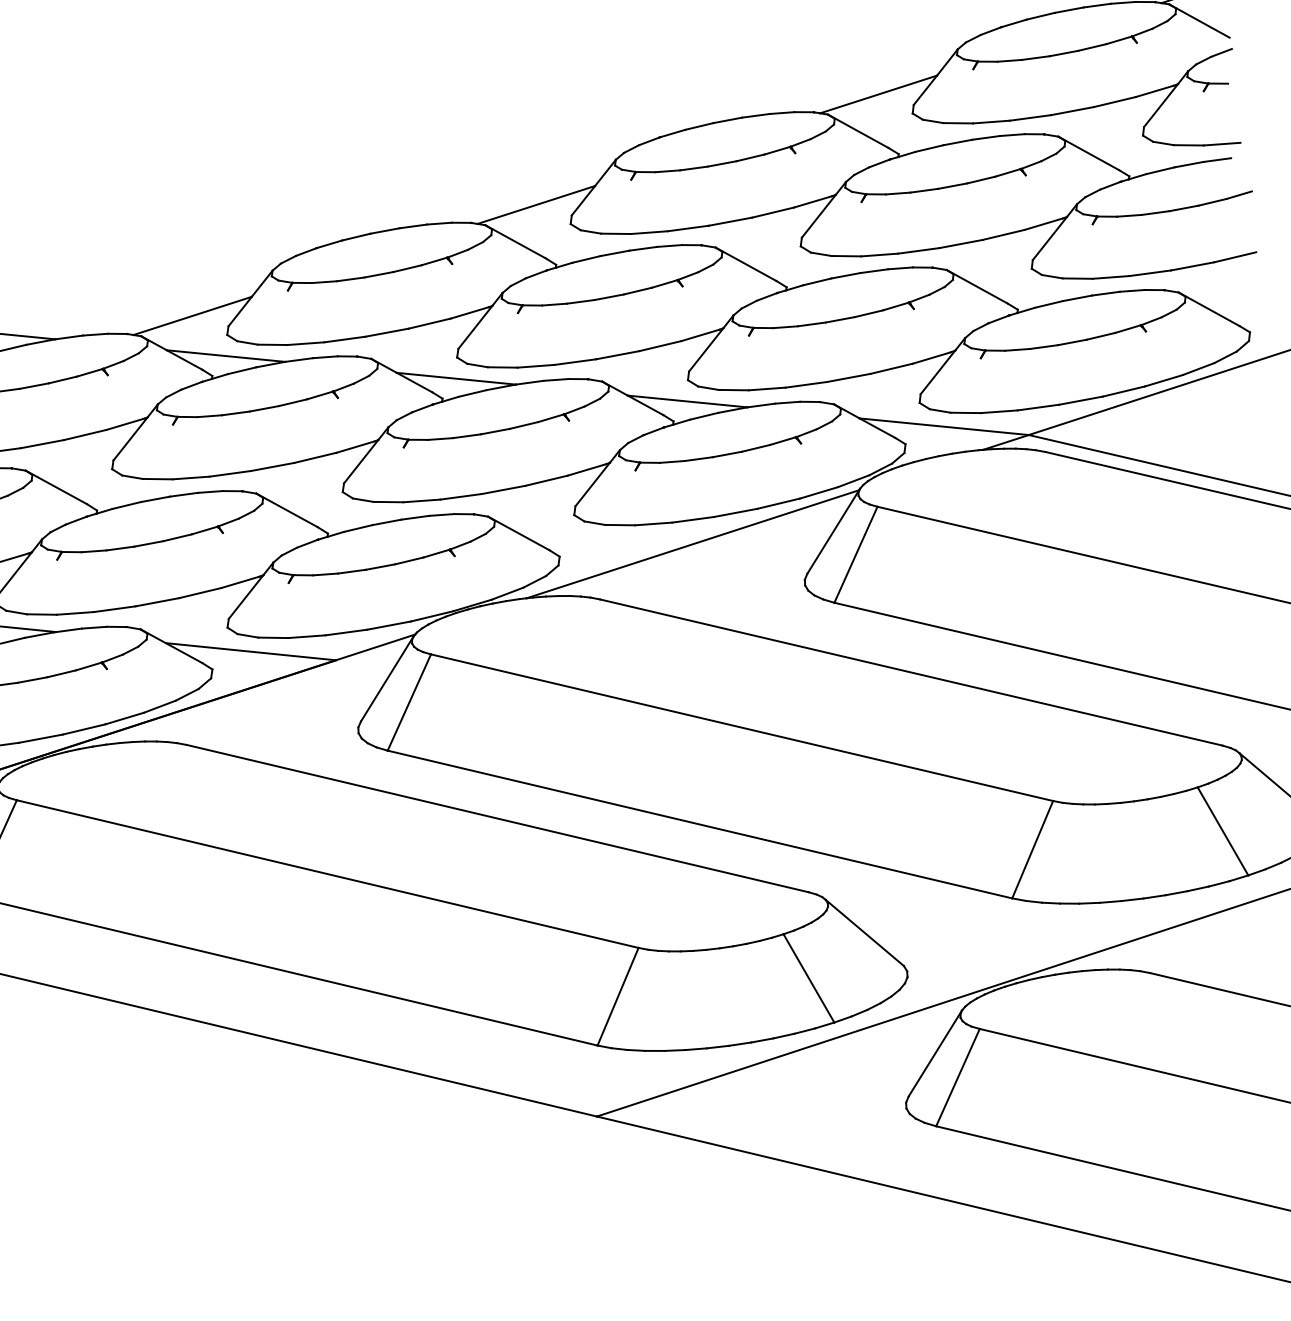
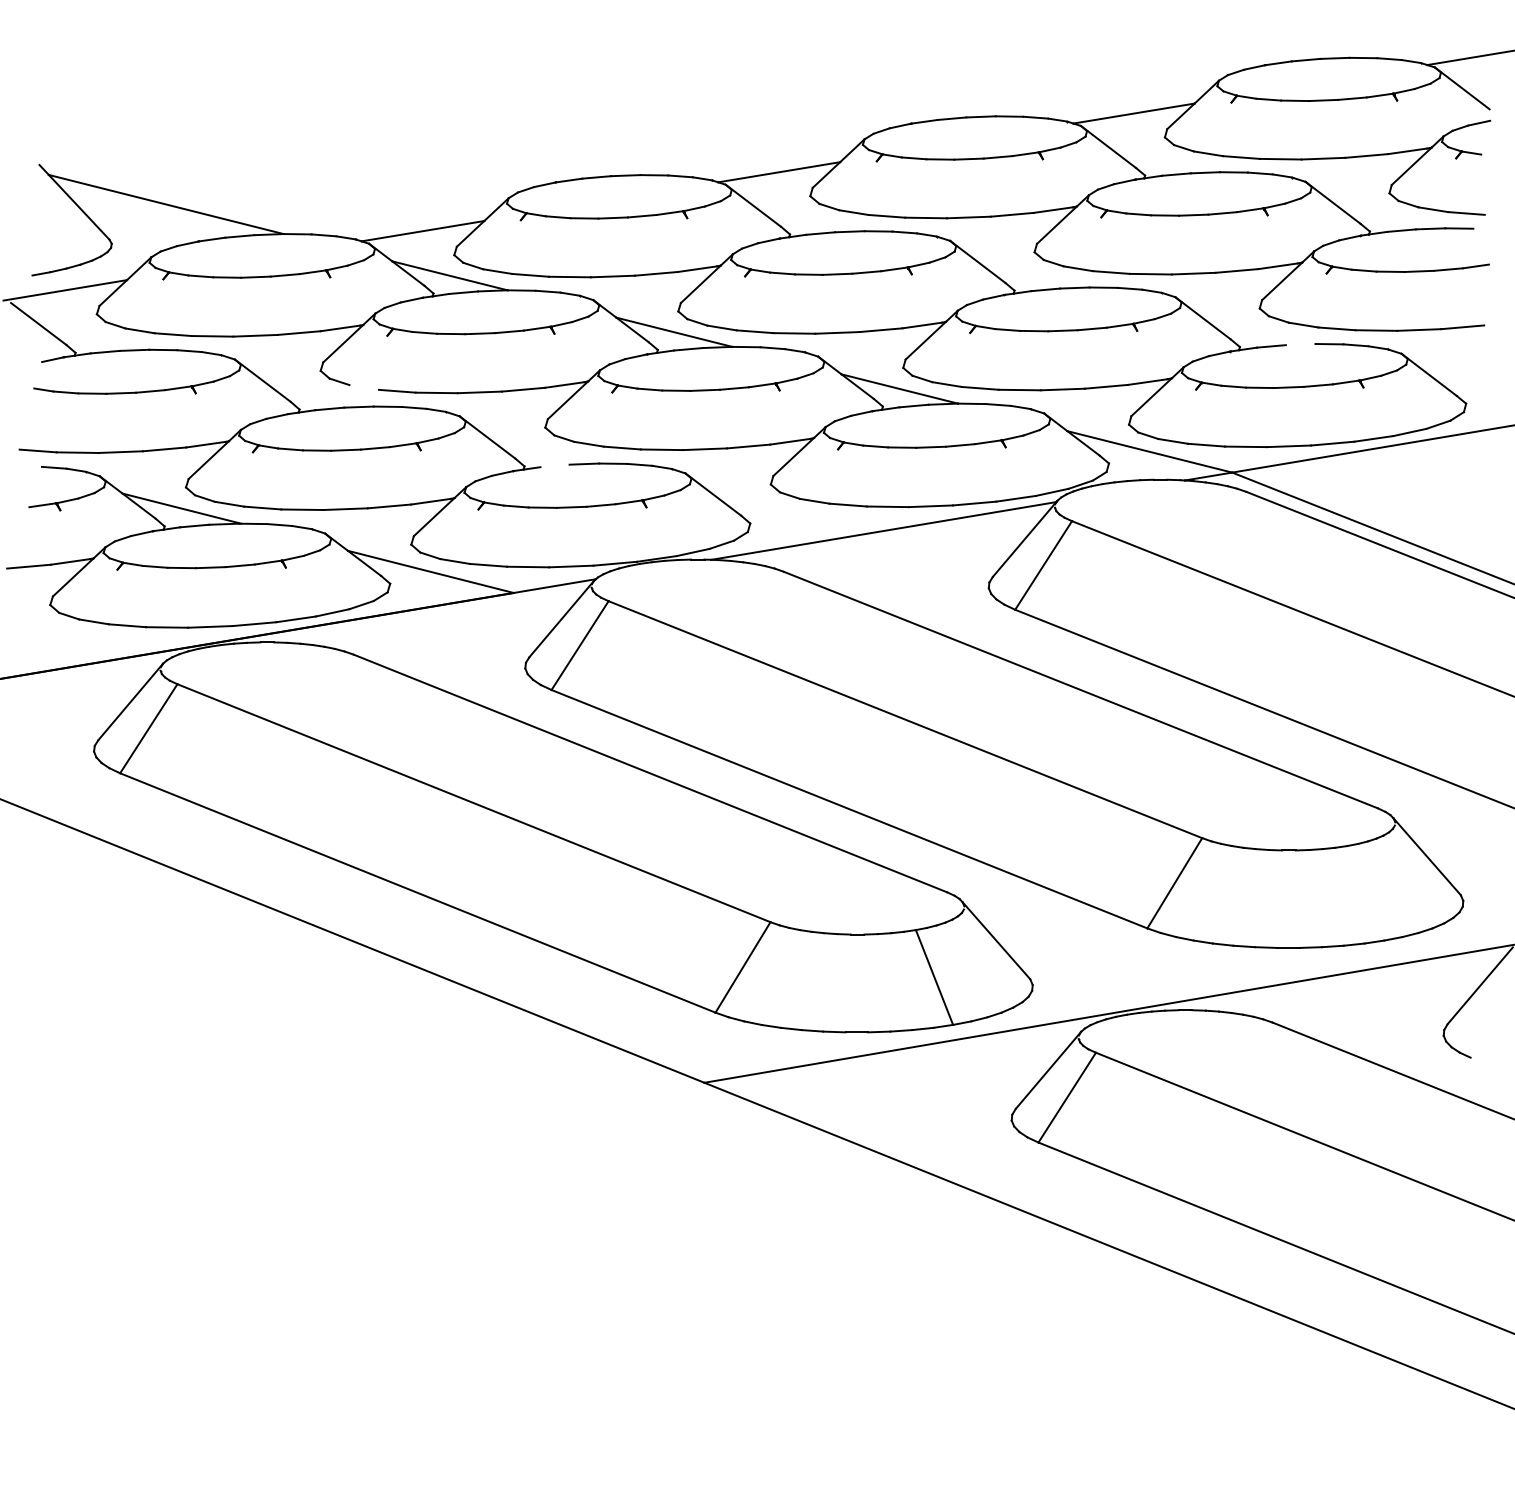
line: (1077, 298) -> (1300, 344), removed
line: (157, 479) -> (363, 387), removed
line: (357, 528) -> (554, 465), removed
line: (1222, 831) -> (1365, 893), removed

